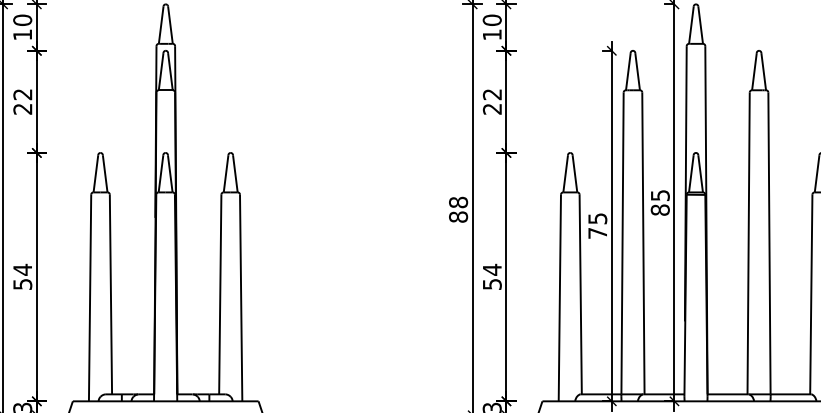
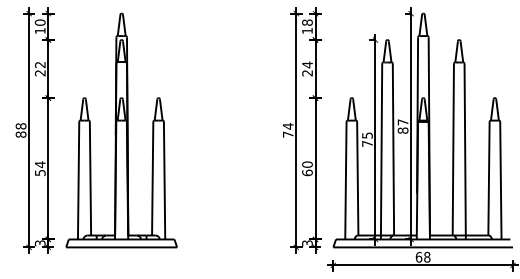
text: (492, 19) -> (307, 22), 10 -> 18
text: (492, 93) -> (307, 64), 22 -> 24
text: (659, 195) -> (402, 122), 85 -> 87
text: (457, 209) -> (287, 130), 88 -> 74
text: (492, 276) -> (307, 168), 54 -> 60

